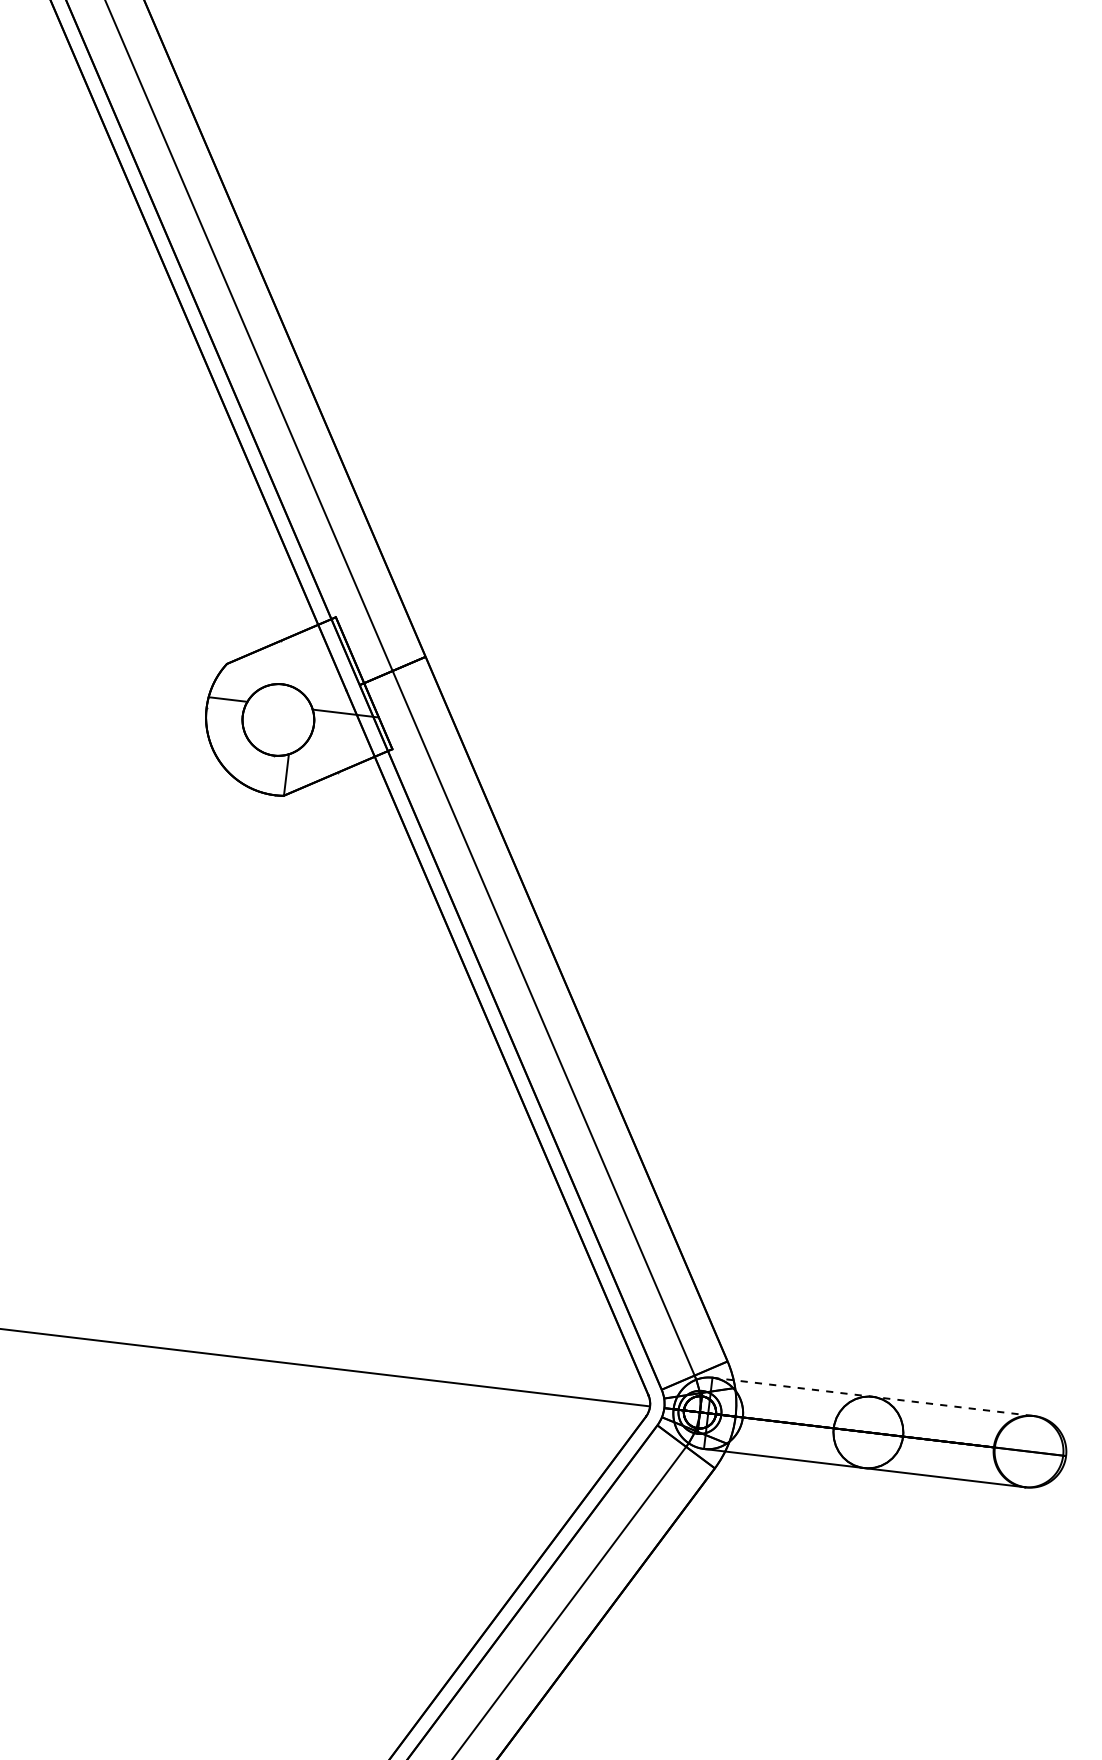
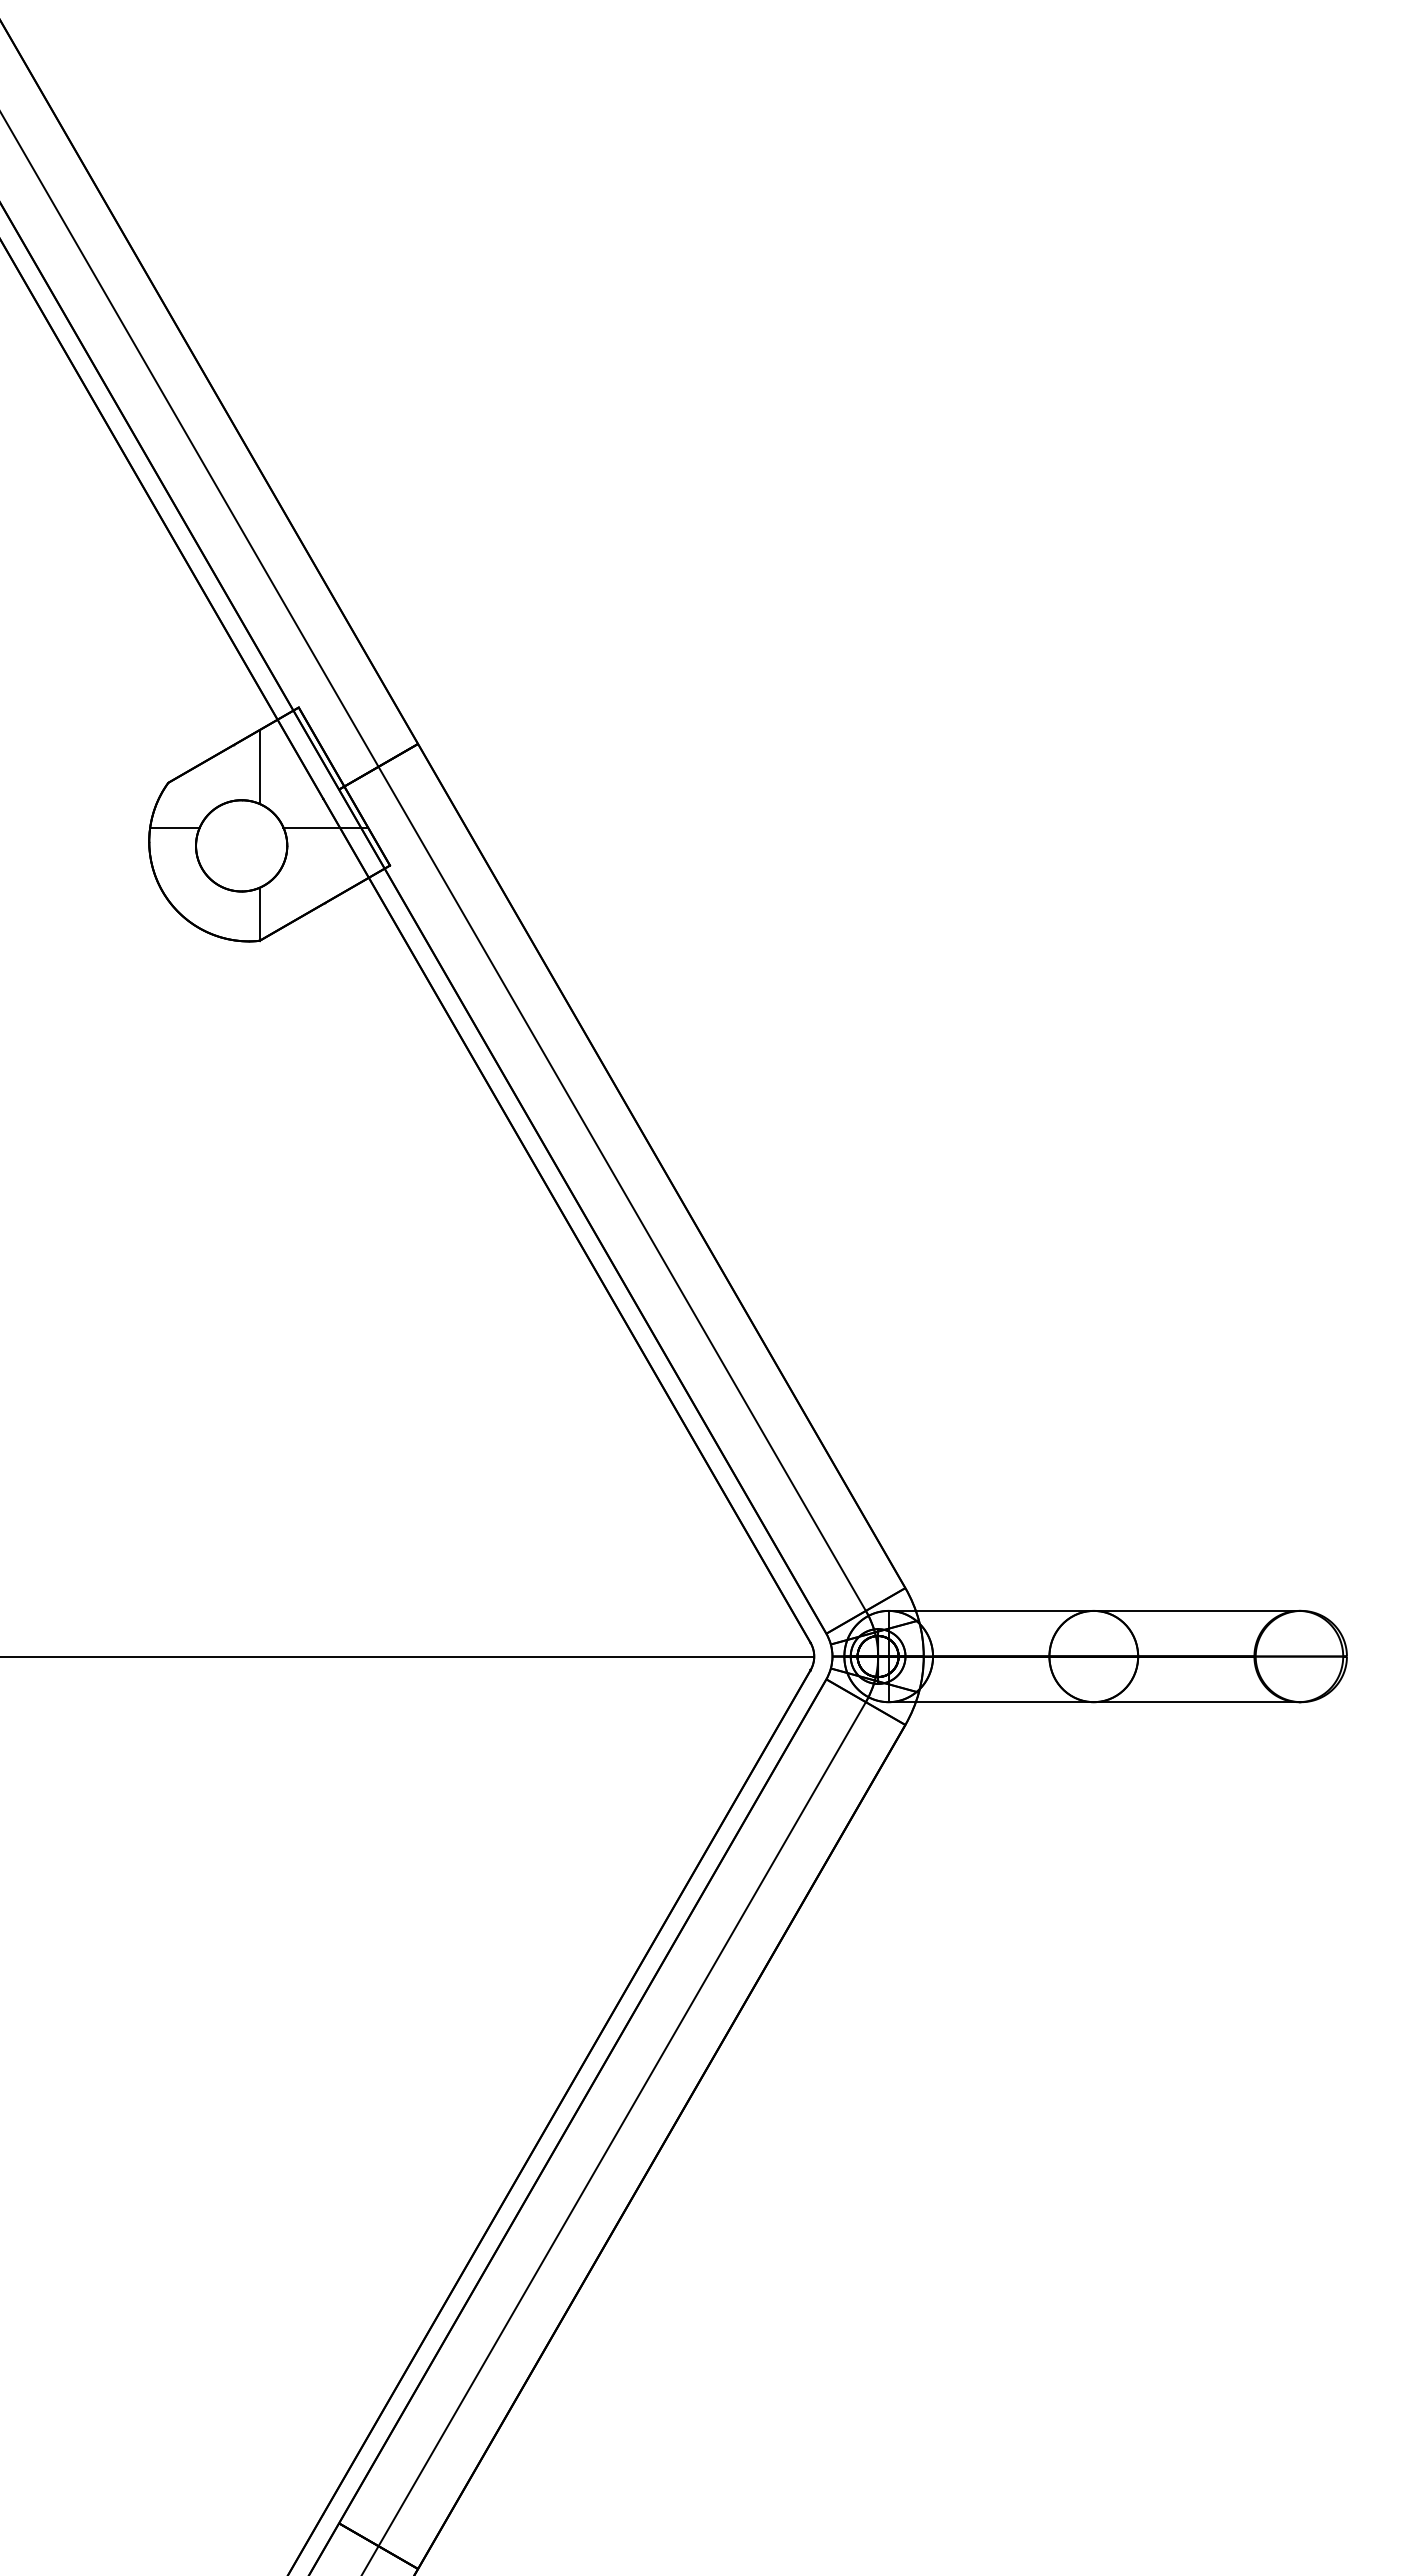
line: (300, 659) -> (260, 766), added
line: (872, 1396) -> (1093, 1610), dashed -> solid

